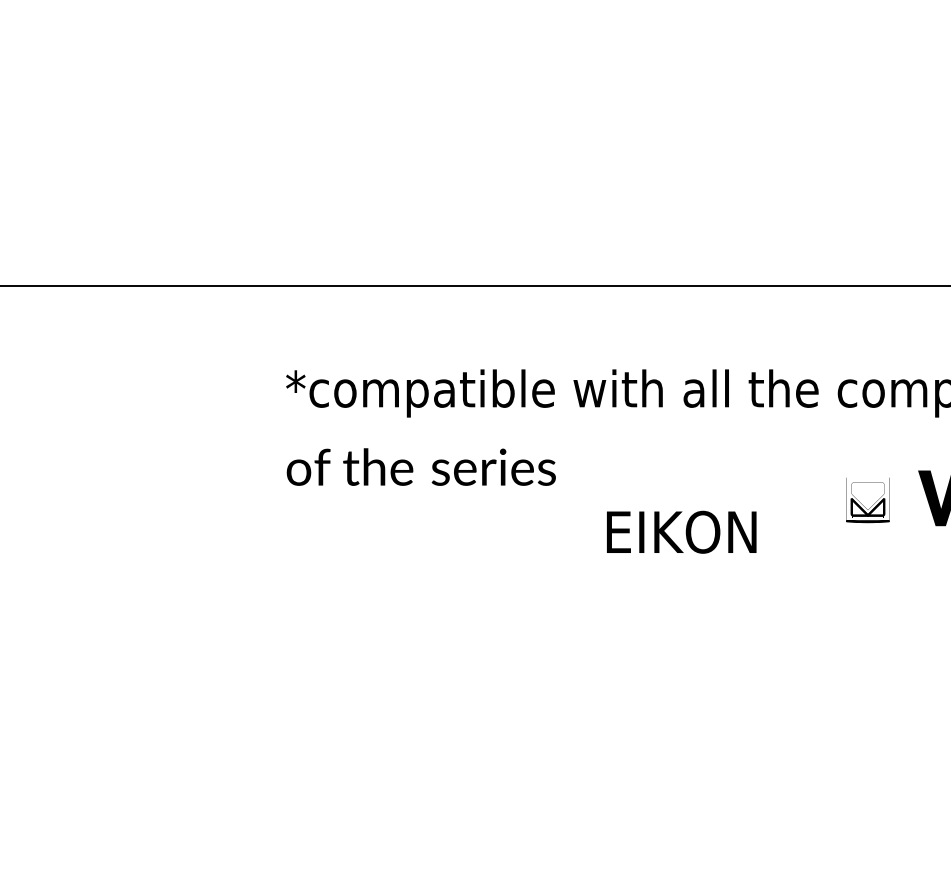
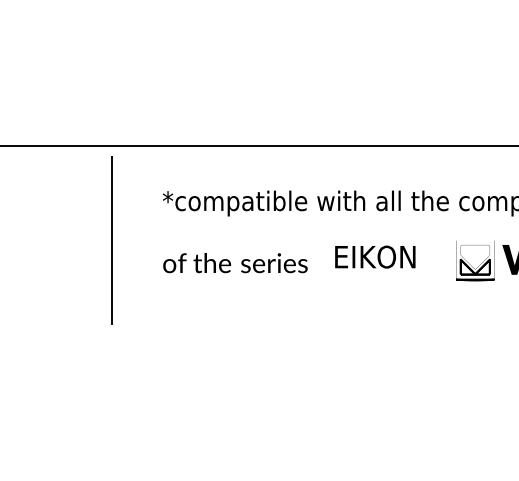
line: (192, 462) -> (112, 240), added
text: (421, 467) -> (235, 263), moved
part: (868, 499) -> (475, 260), size x1.67
text: (682, 531) -> (375, 256), moved

